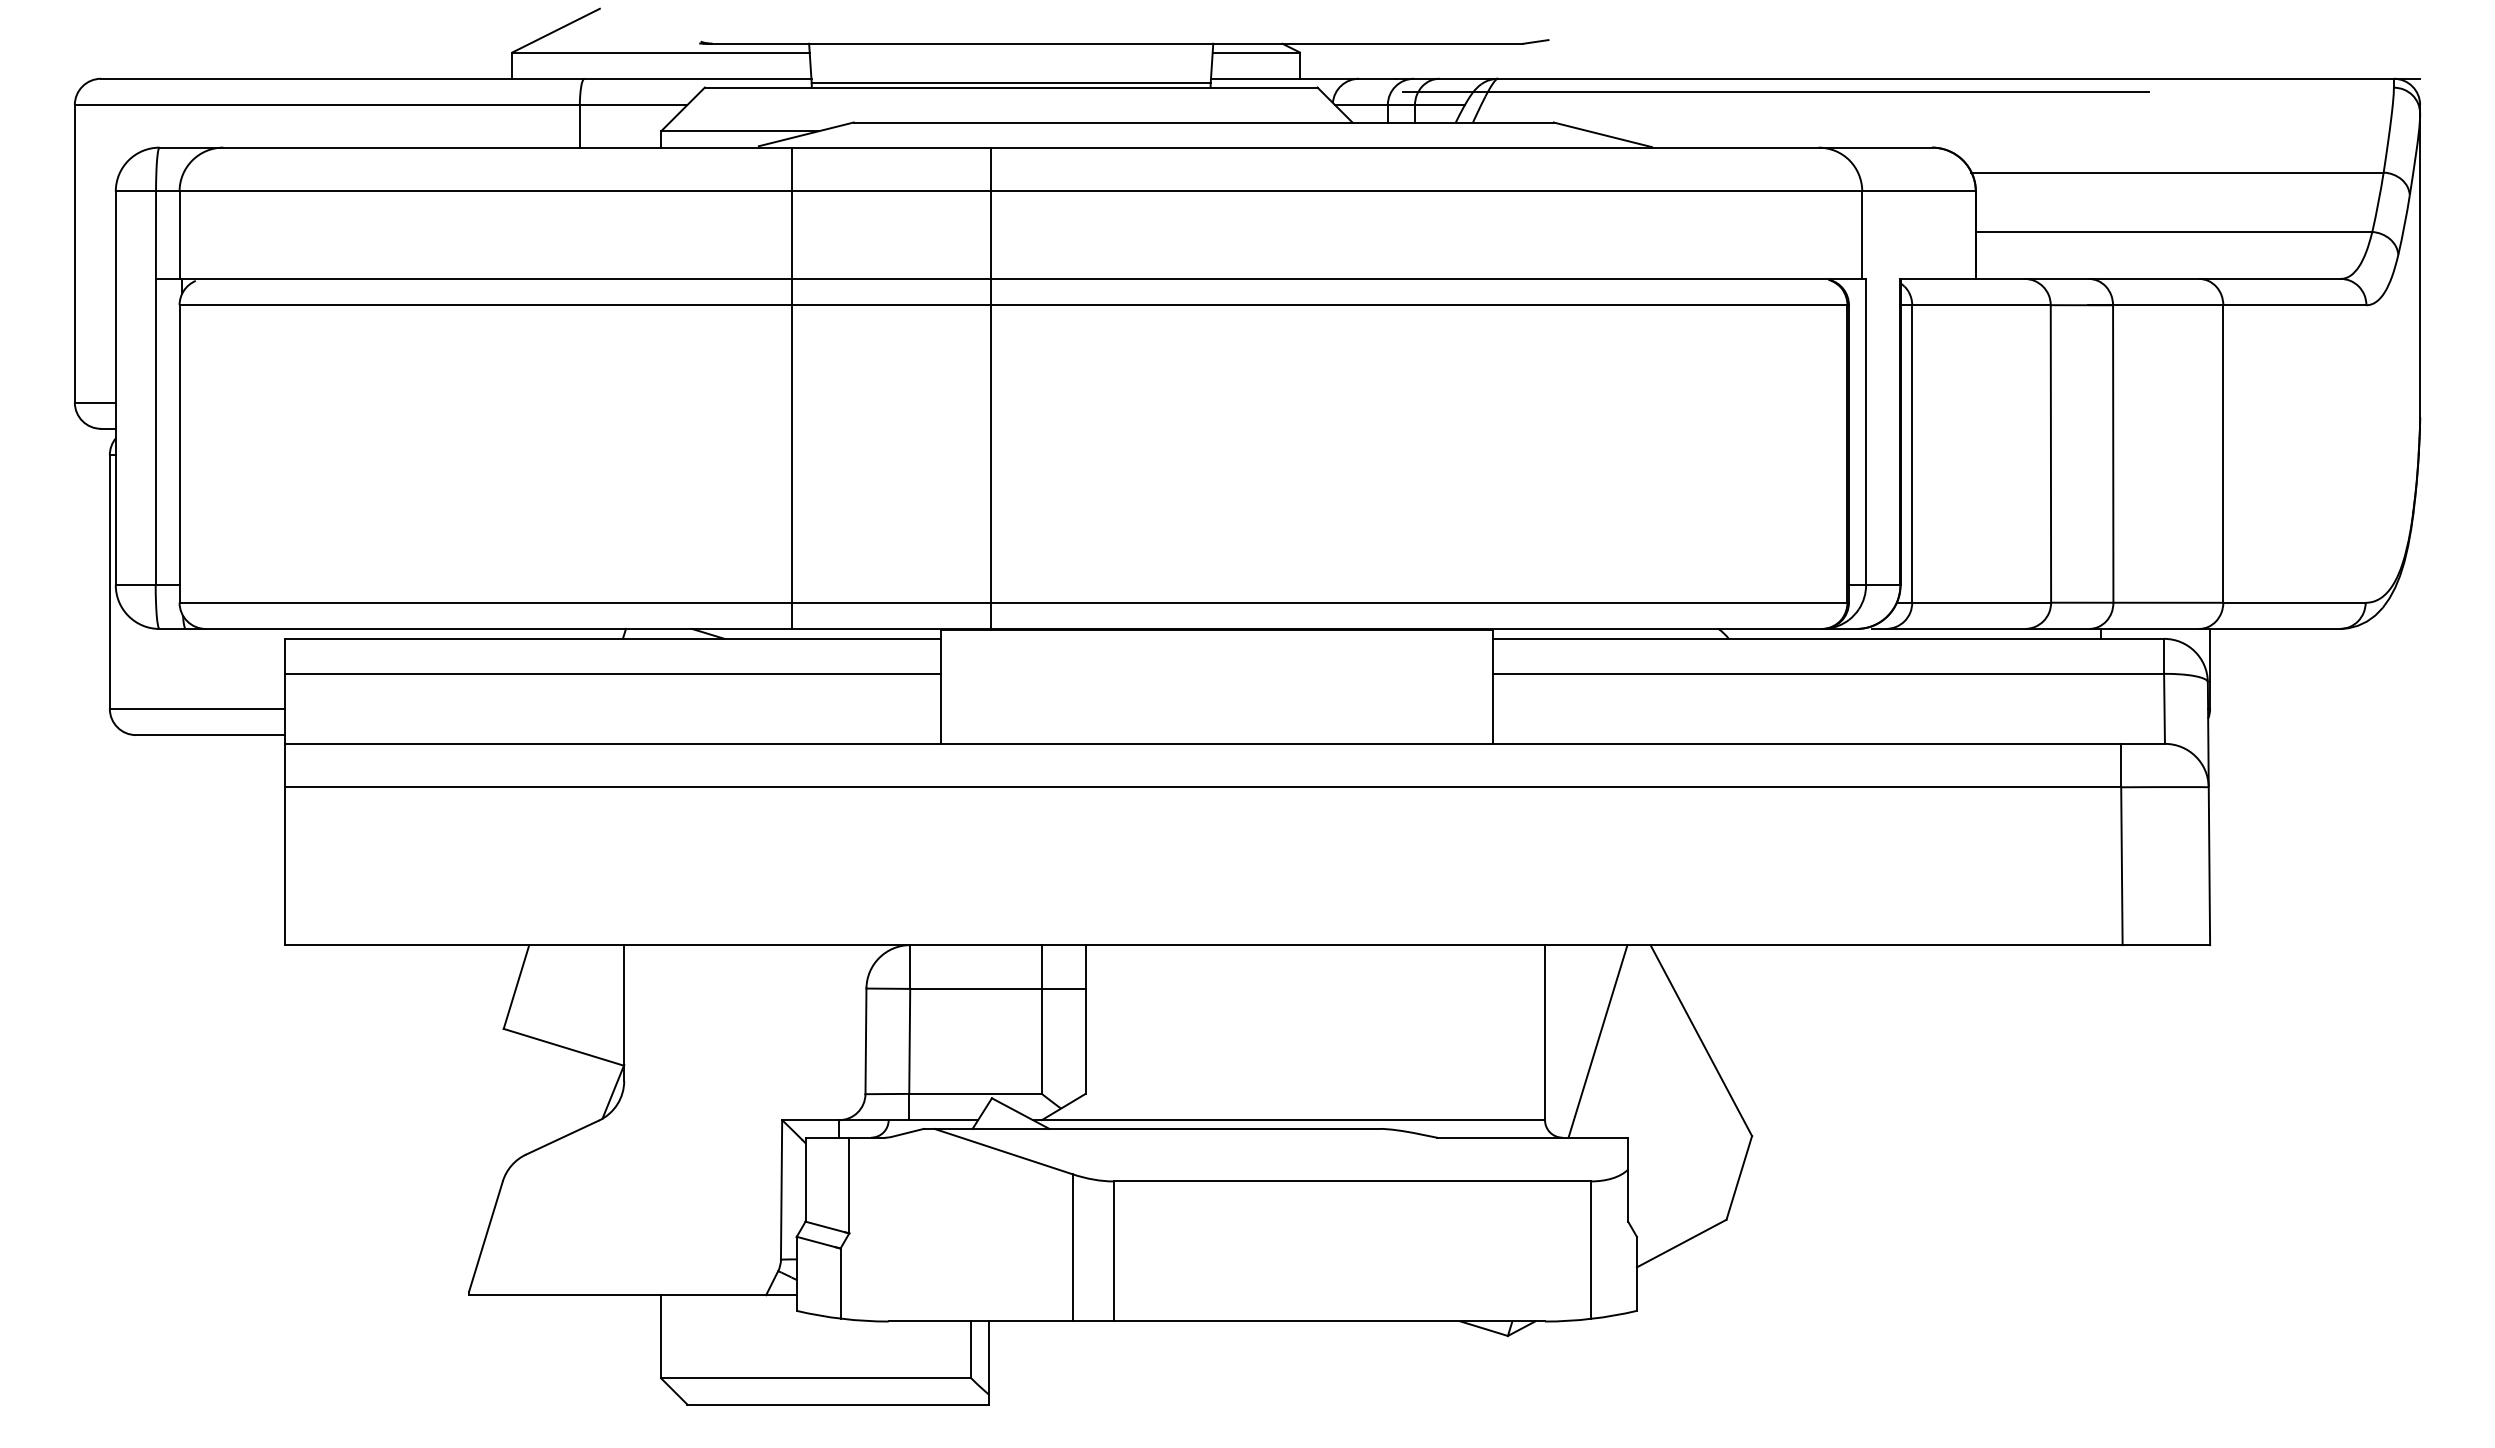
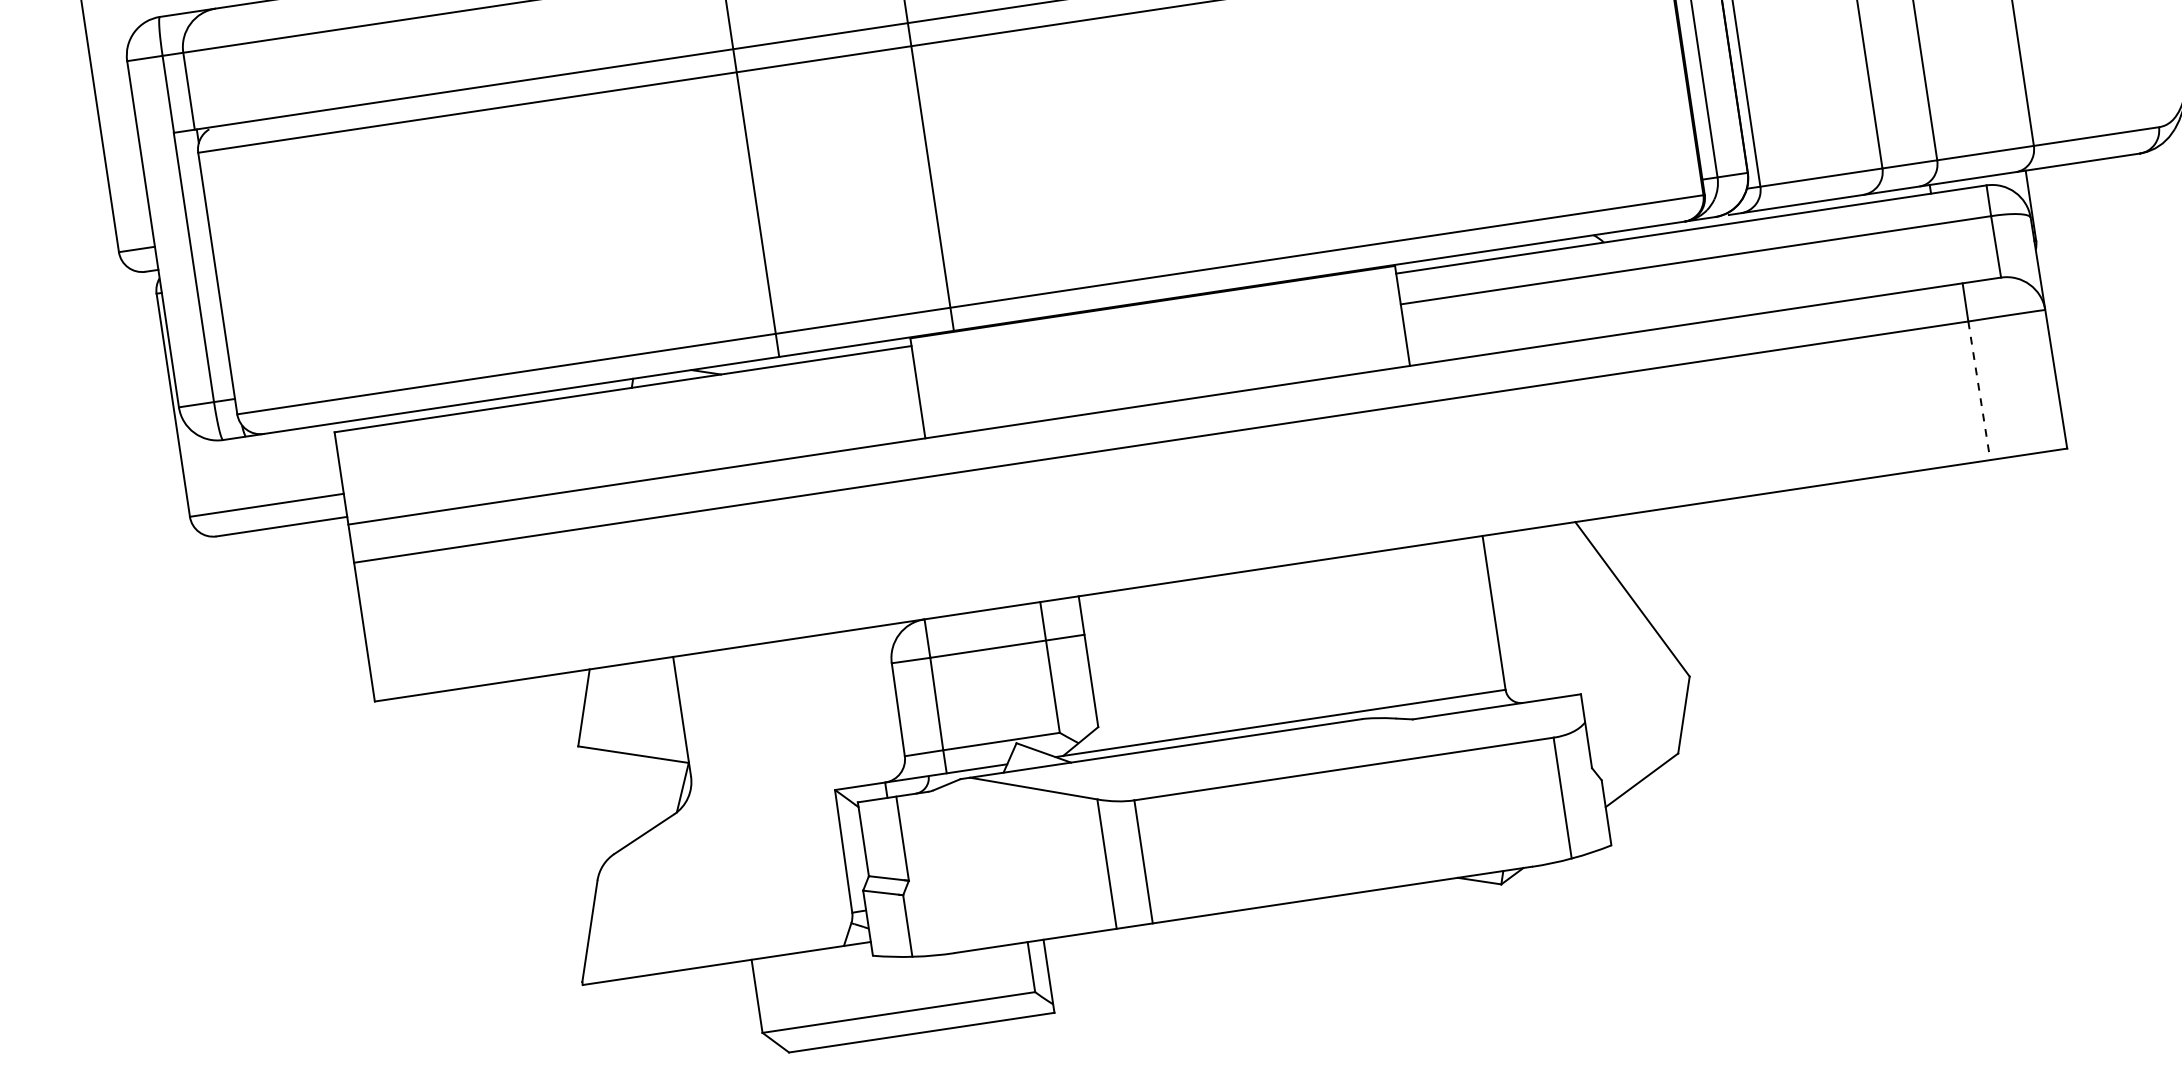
line: (612, 673) -> (627, 419), removed
line: (2121, 866) -> (1979, 391), solid -> dashed
line: (1597, 1041) -> (1541, 613), removed

